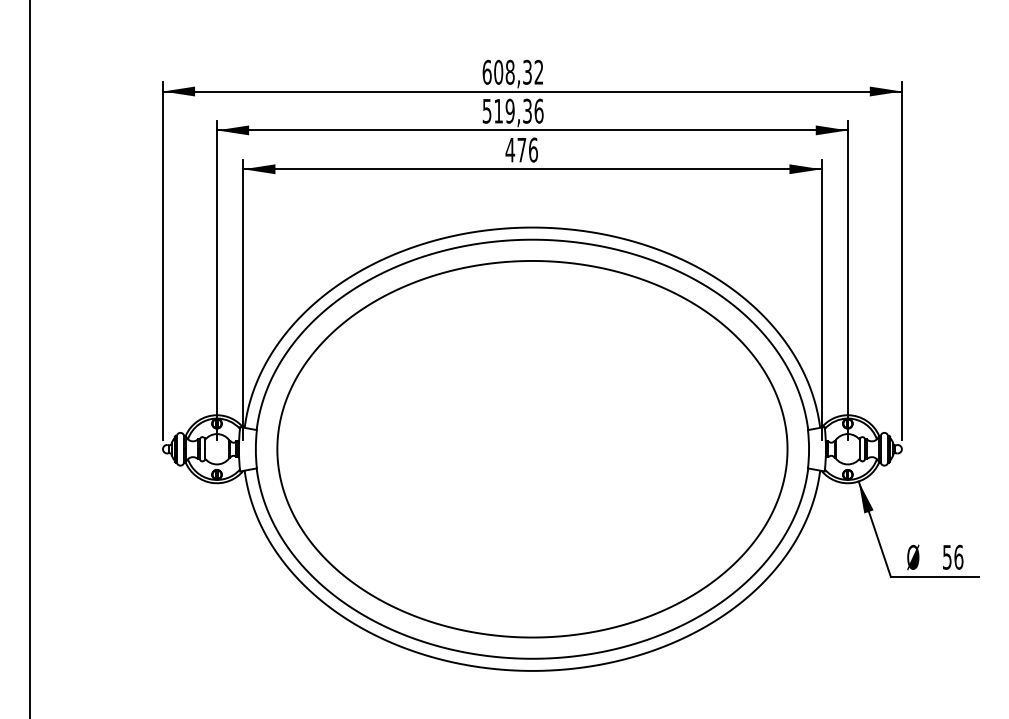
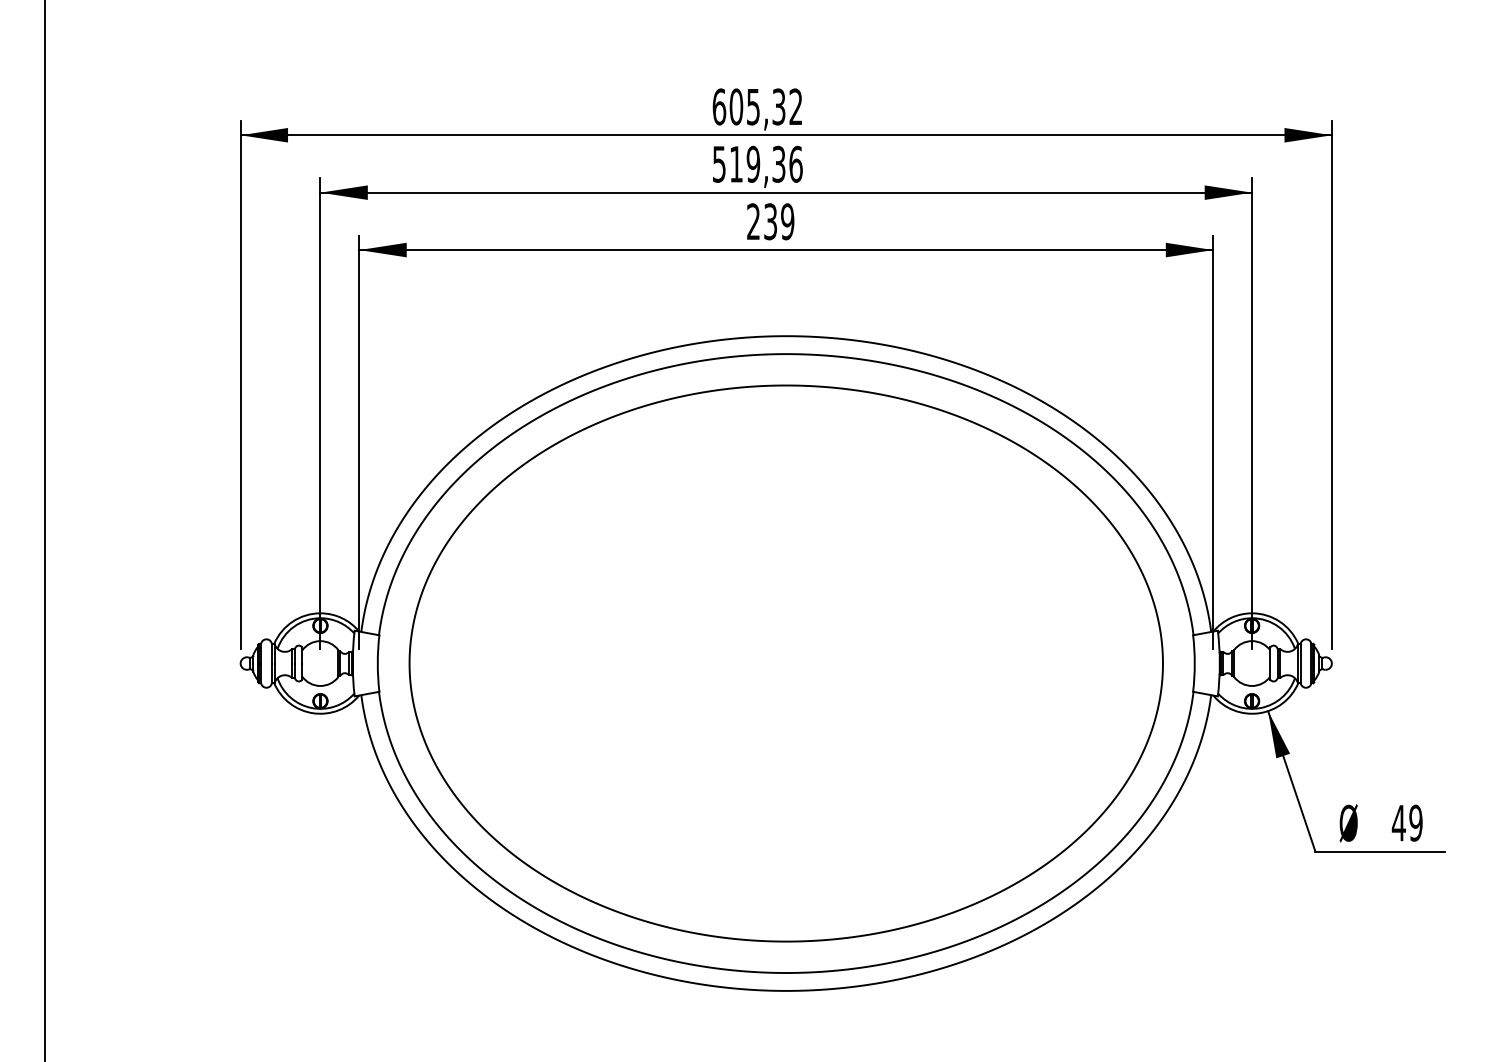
text: (509, 71) -> (752, 105), 608,32 -> 605,32
text: (521, 149) -> (770, 220), 476 -> 239
text: (952, 556) -> (1406, 821), 56 -> 49

